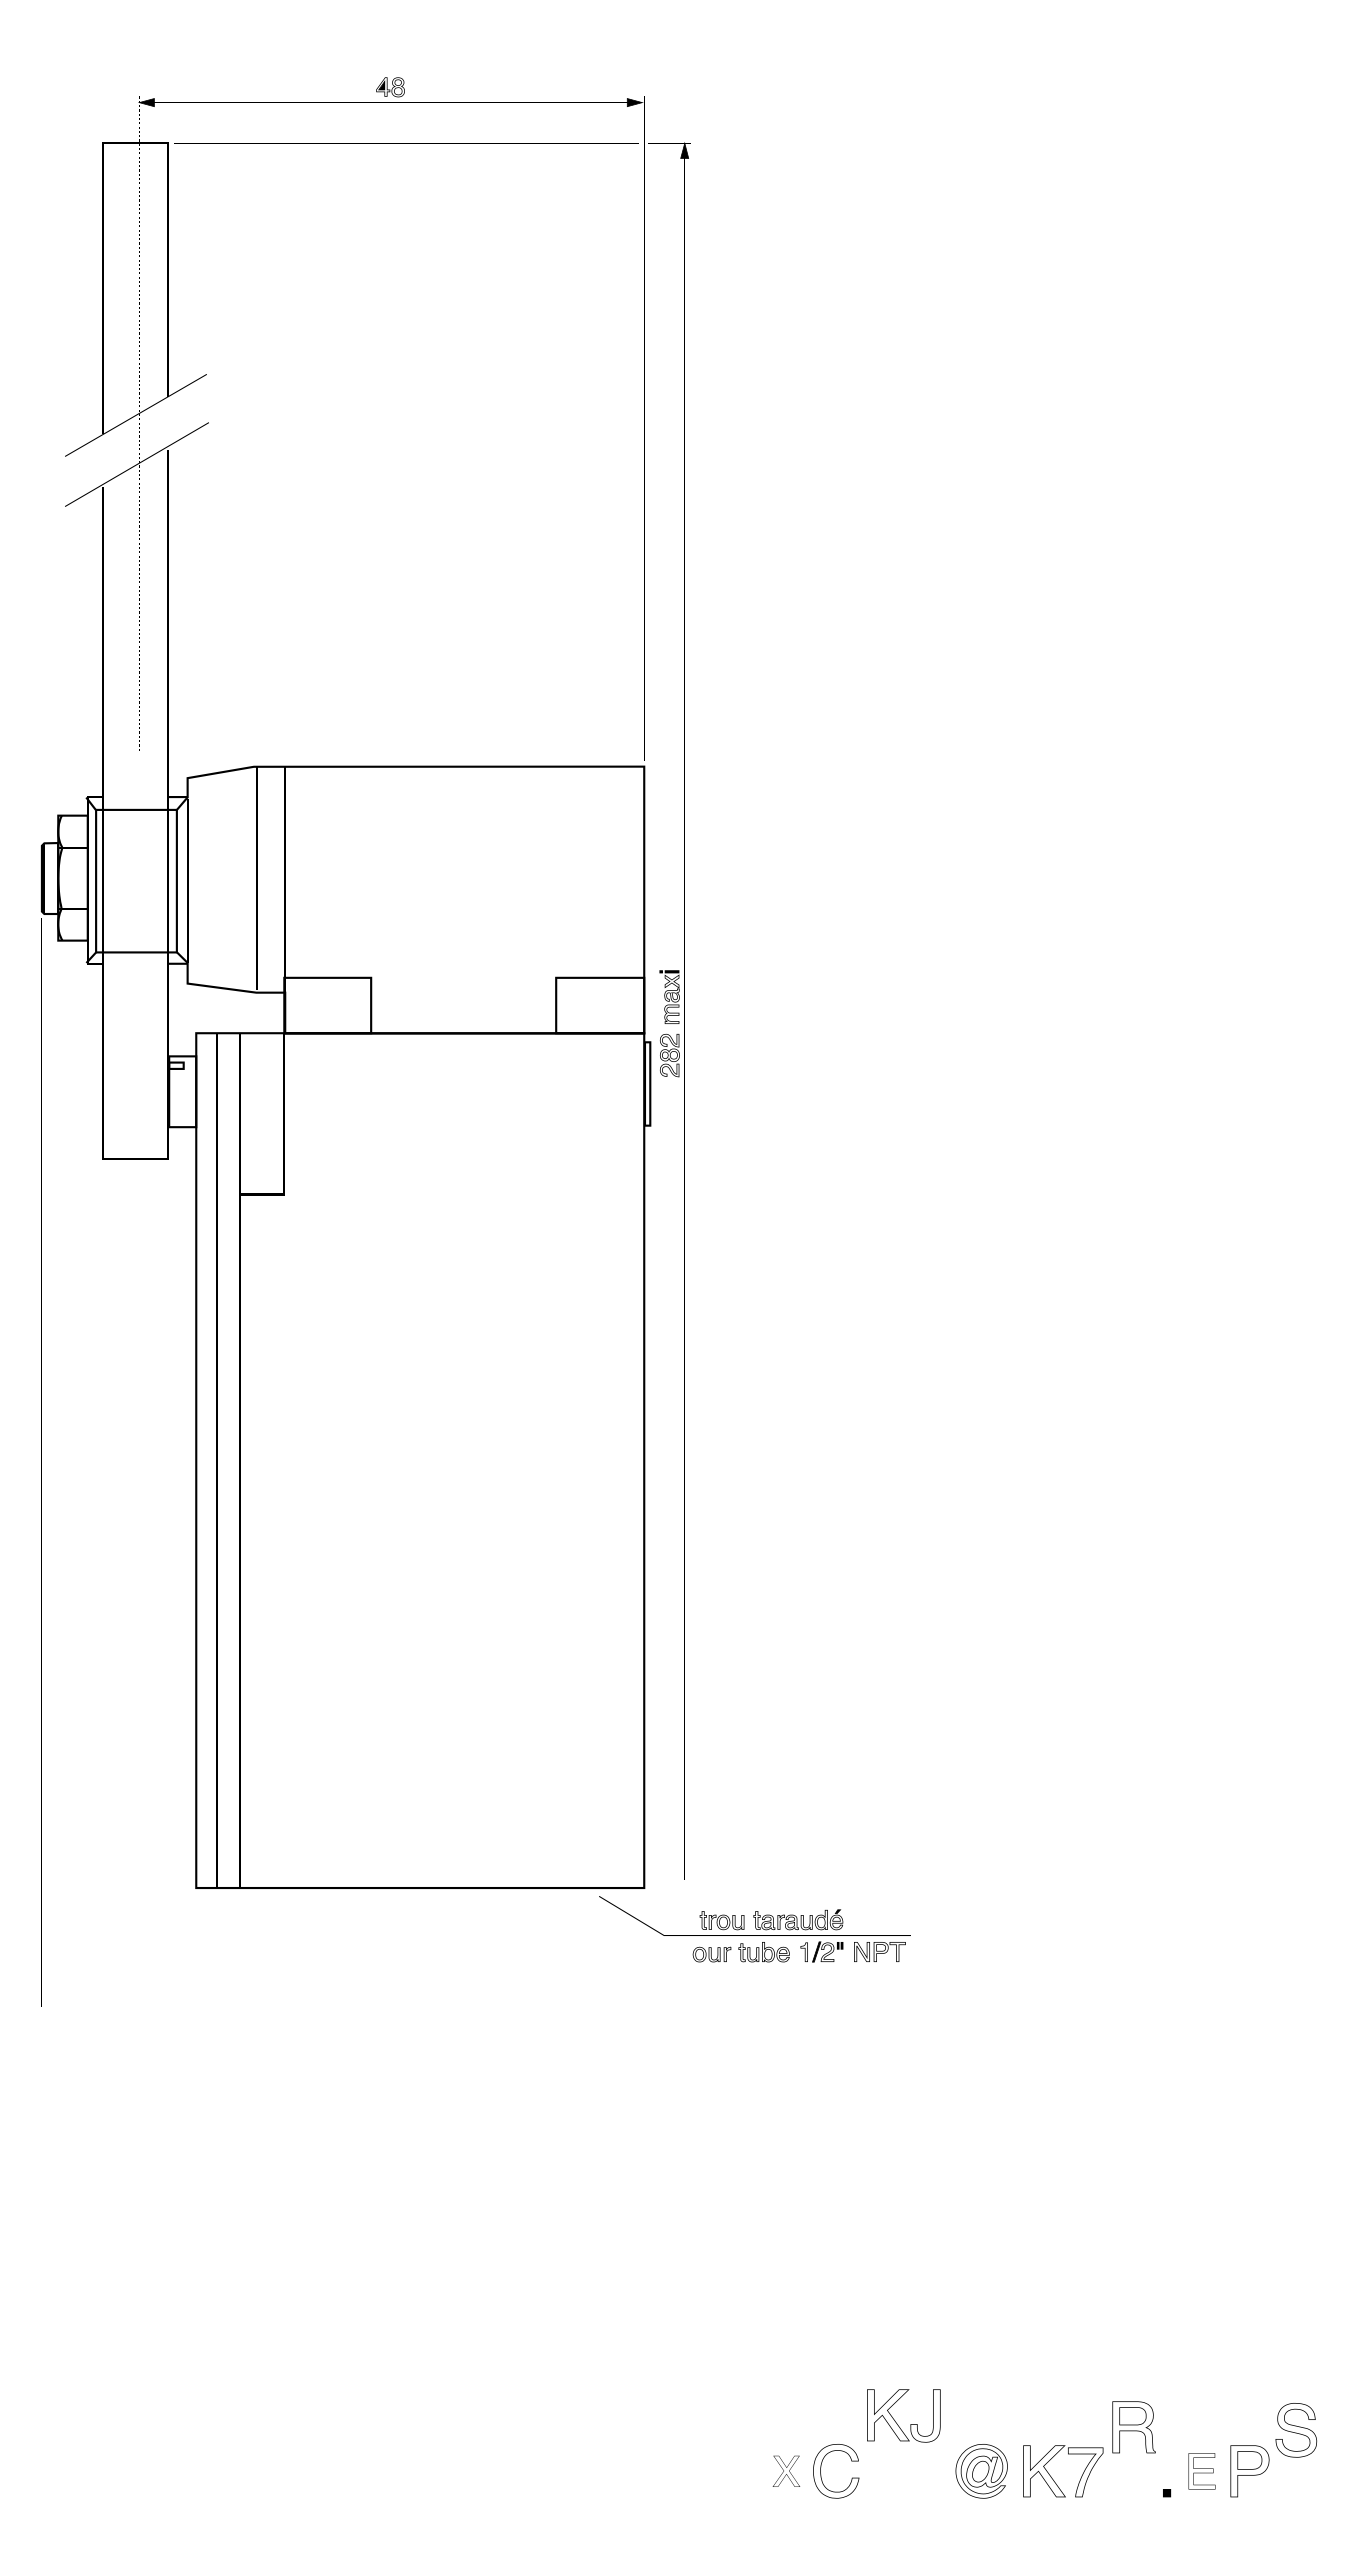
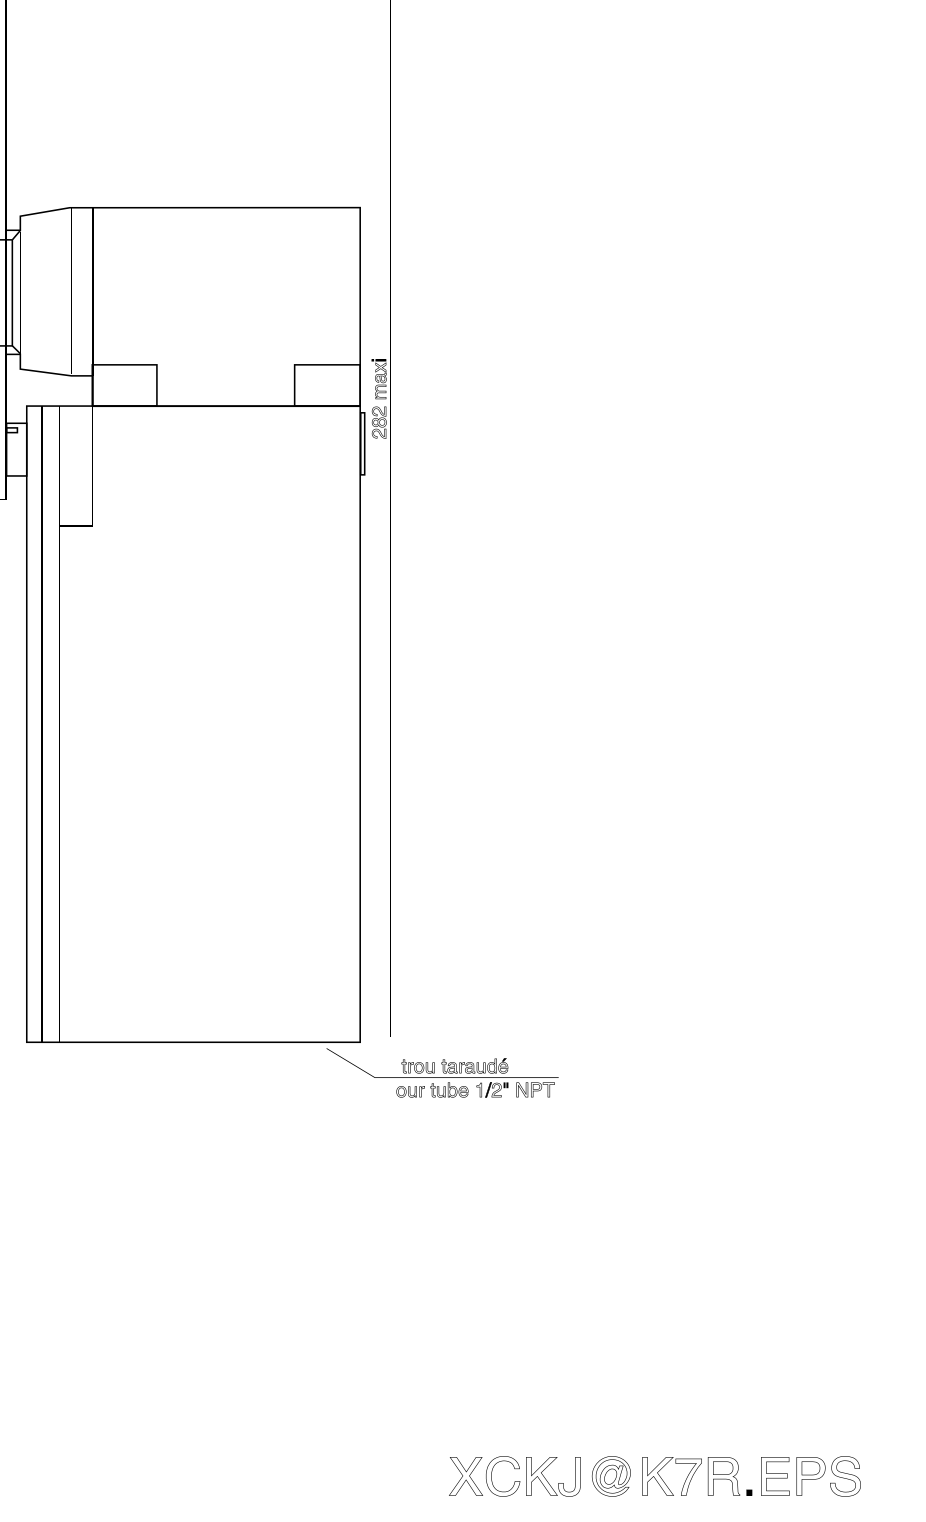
part: (895, 2420) -> (547, 1480), moved
part: (1133, 2427) -> (723, 1476), moved
part: (1296, 2430) -> (845, 1476), moved
part: (786, 2471) -> (466, 1476), size x1.67
part: (1201, 2471) -> (774, 1476), size x1.43

